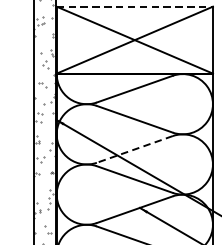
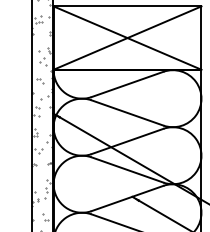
line: (134, 6) -> (127, 6), dashed -> solid
line: (134, 149) -> (127, 141), dashed -> solid

